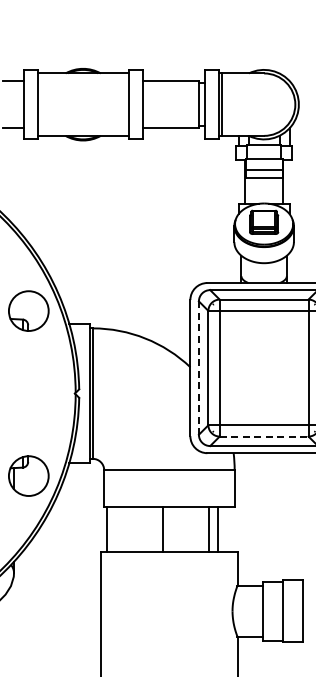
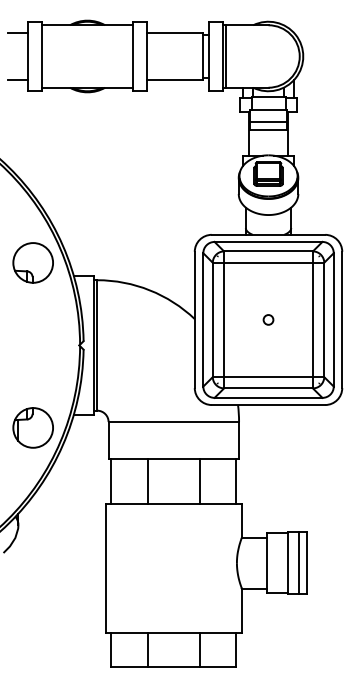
line: (199, 367) -> (203, 319), dashed -> solid
circle: (264, 367) -> (268, 319), added
line: (265, 436) -> (269, 388), dashed -> solid
line: (162, 529) -> (147, 481), moved
line: (209, 529) -> (236, 481), moved
line: (218, 529) -> (199, 481), moved
line: (294, 610) -> (298, 562), added

